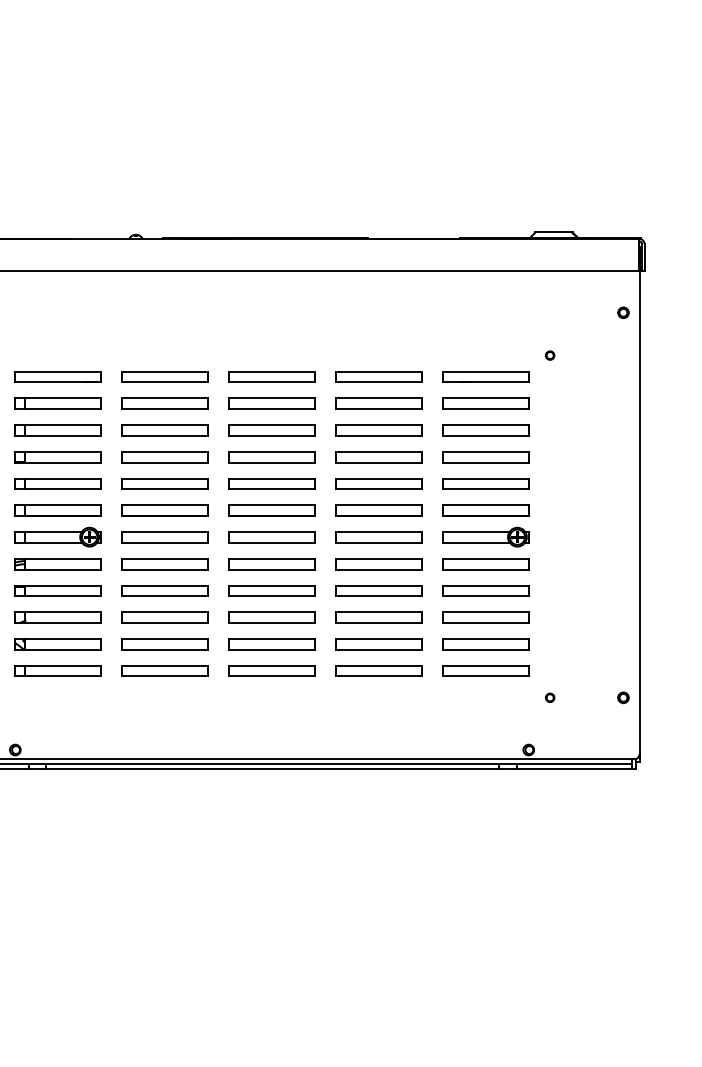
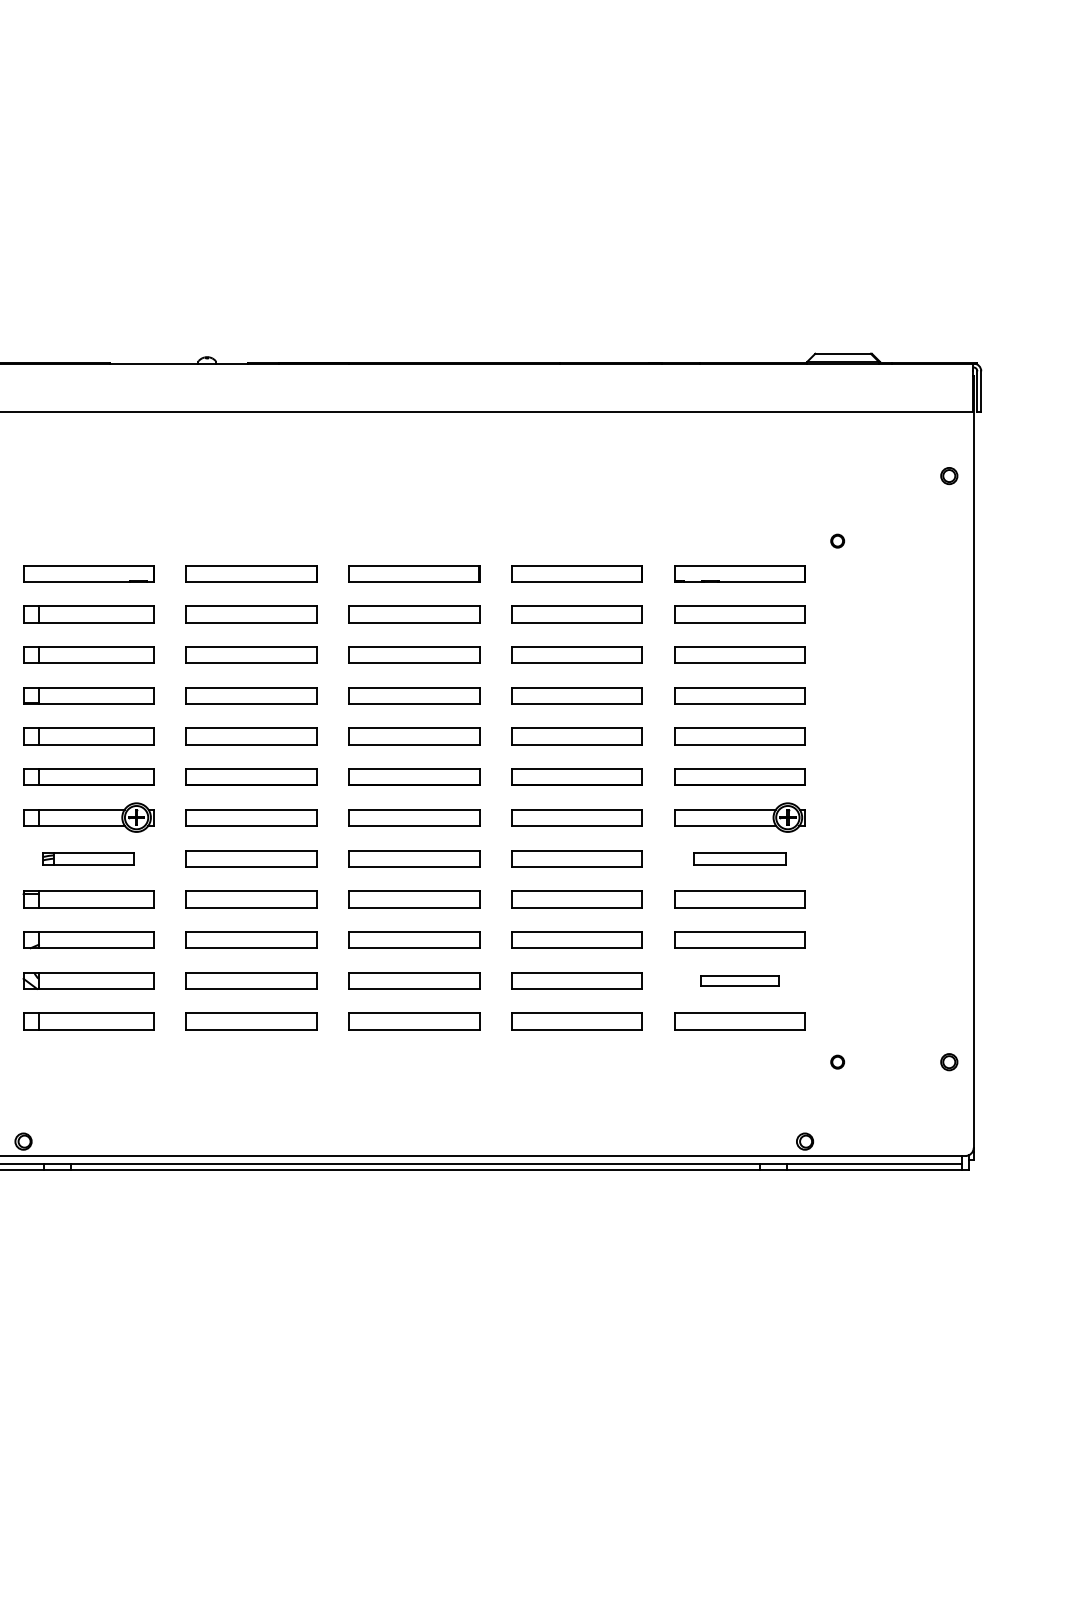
part: (57, 564) -> (87, 859), size x0.7
part: (485, 564) -> (739, 859), size x0.7
part: (485, 644) -> (739, 980), size x0.6

